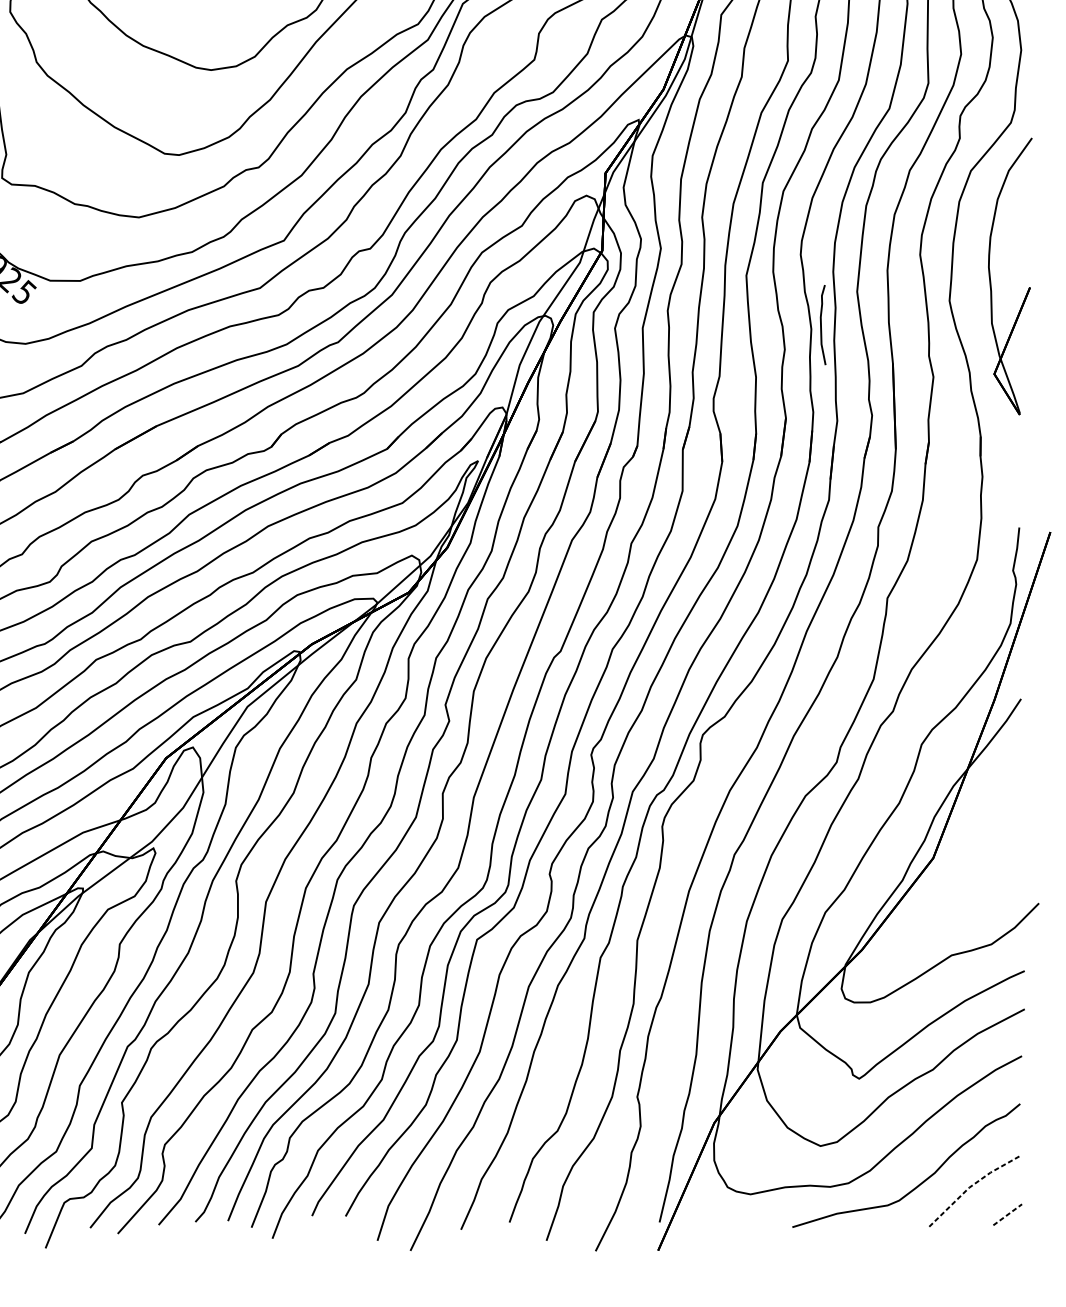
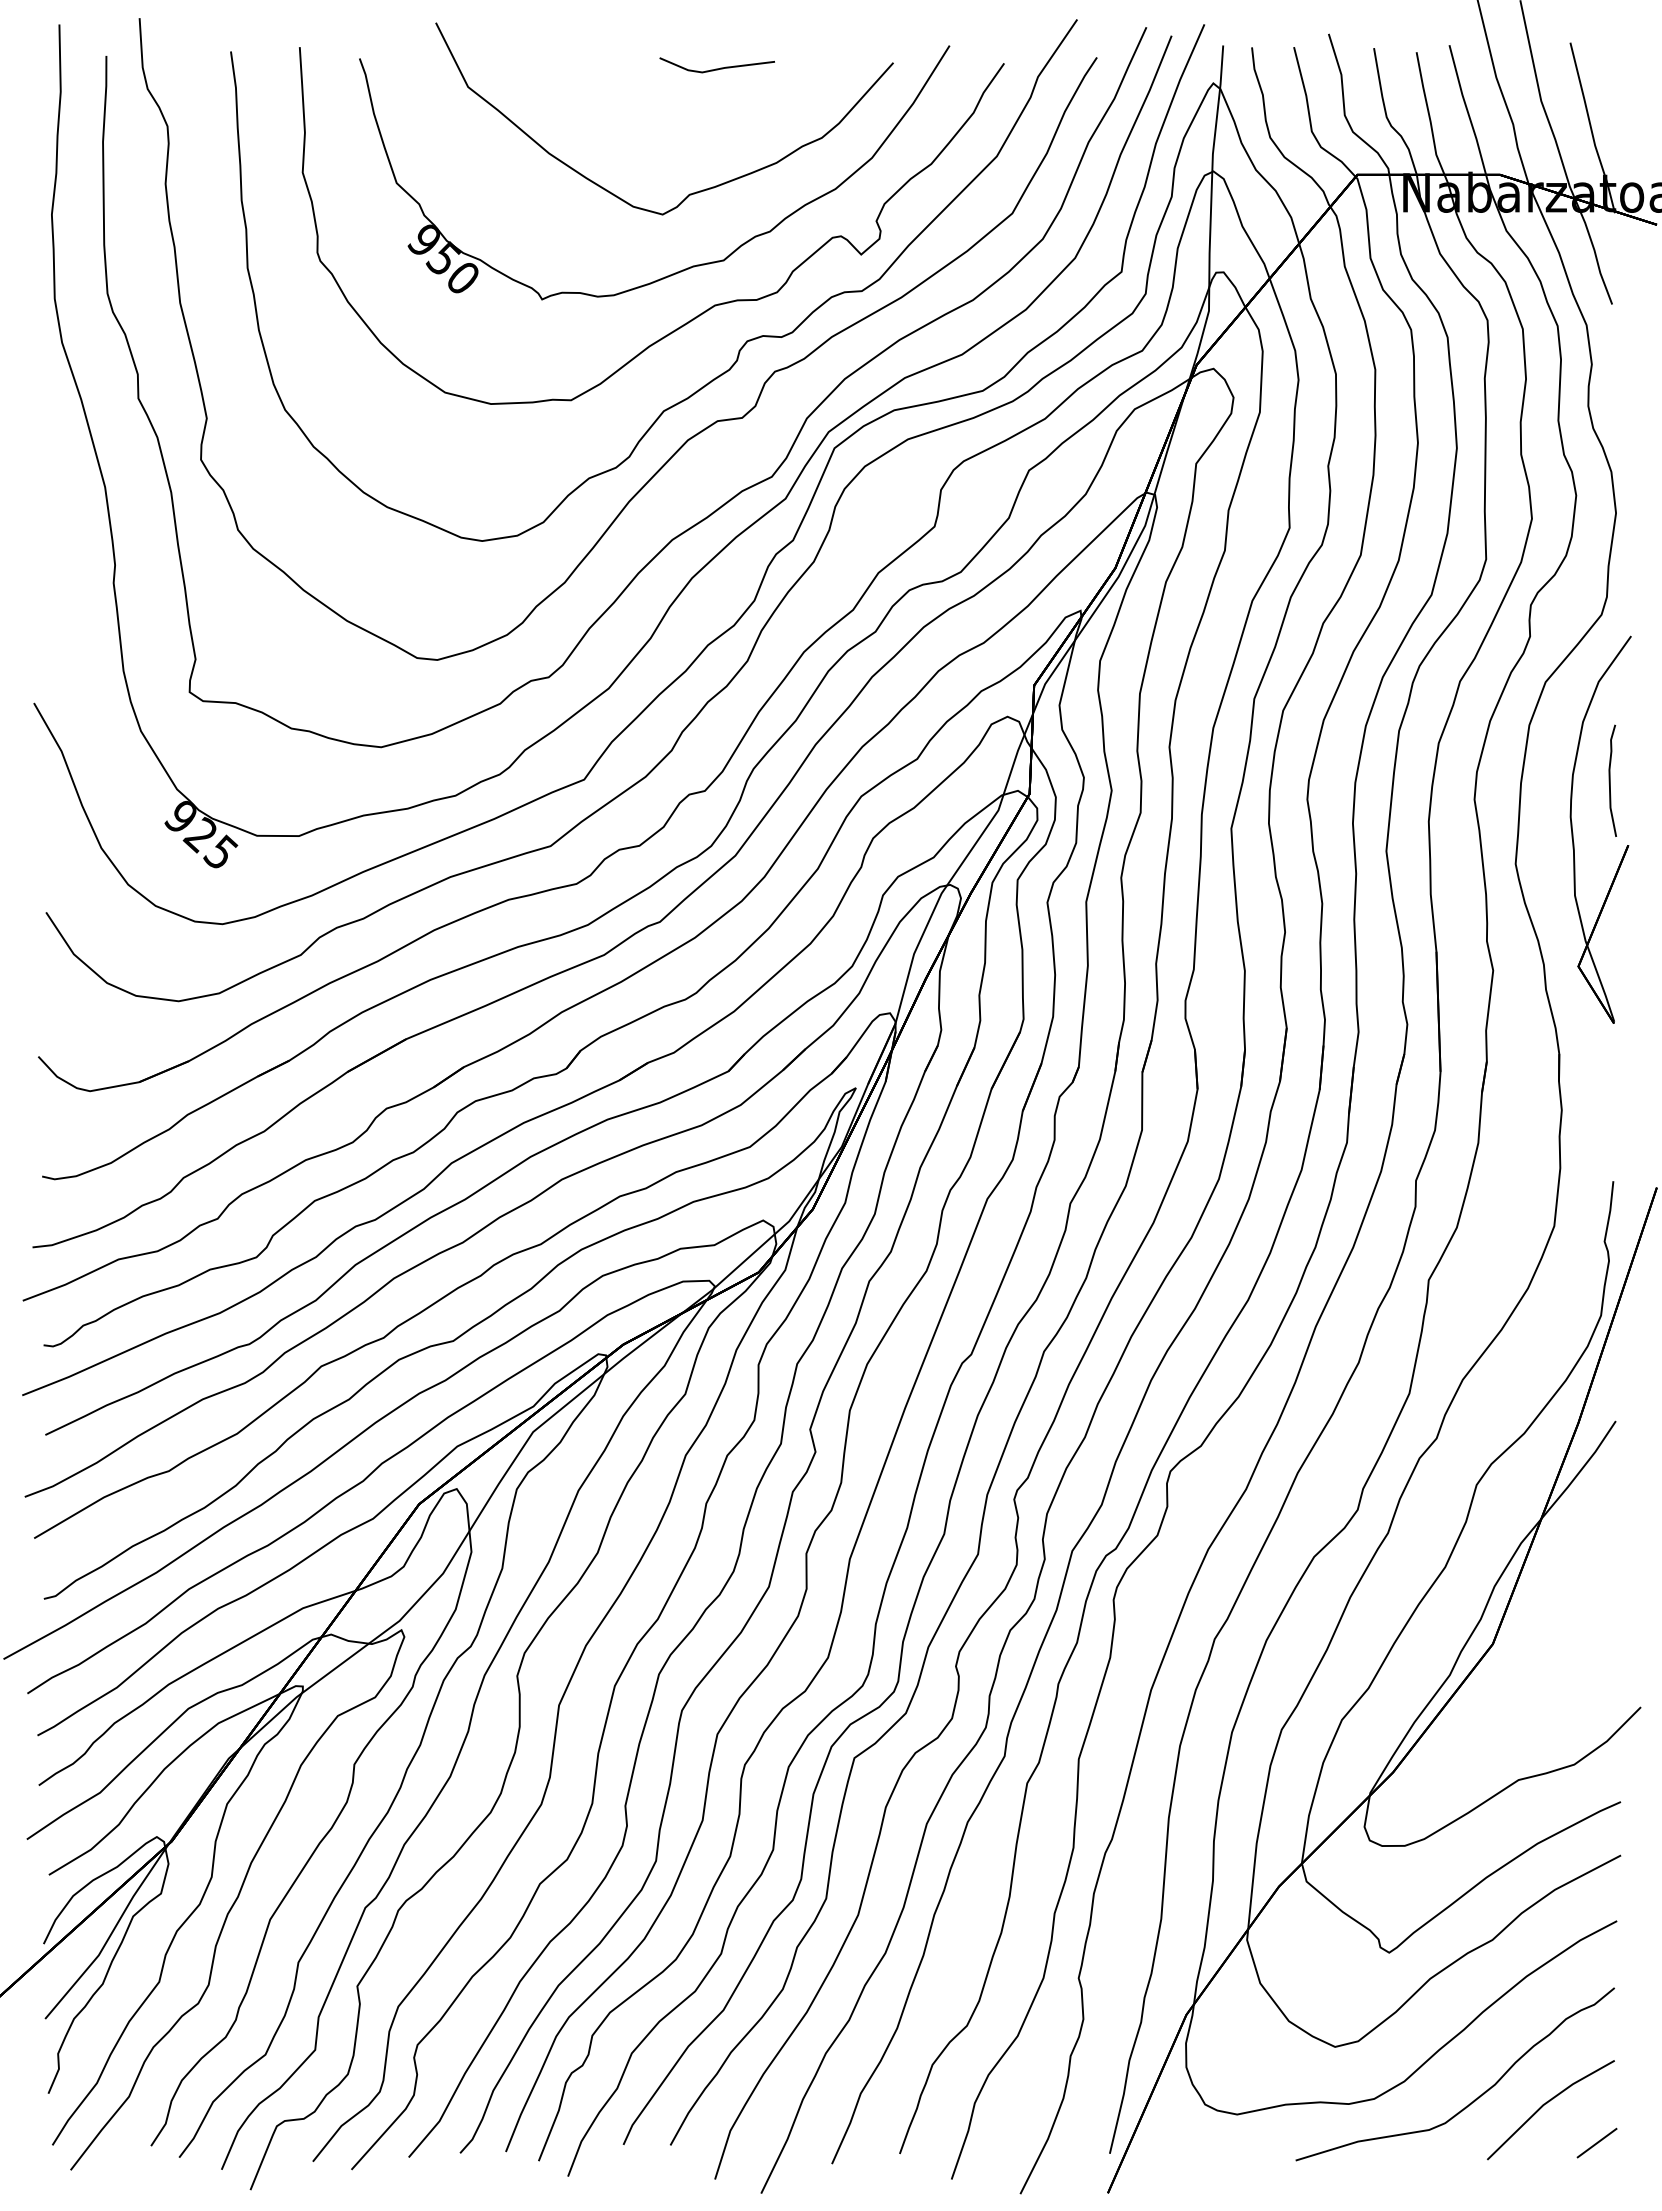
curve: (821, 324) -> (1610, 780), moved
line: (970, 1186) -> (1545, 2103), dashed -> solid
line: (1008, 1215) -> (1597, 2143), dashed -> solid

